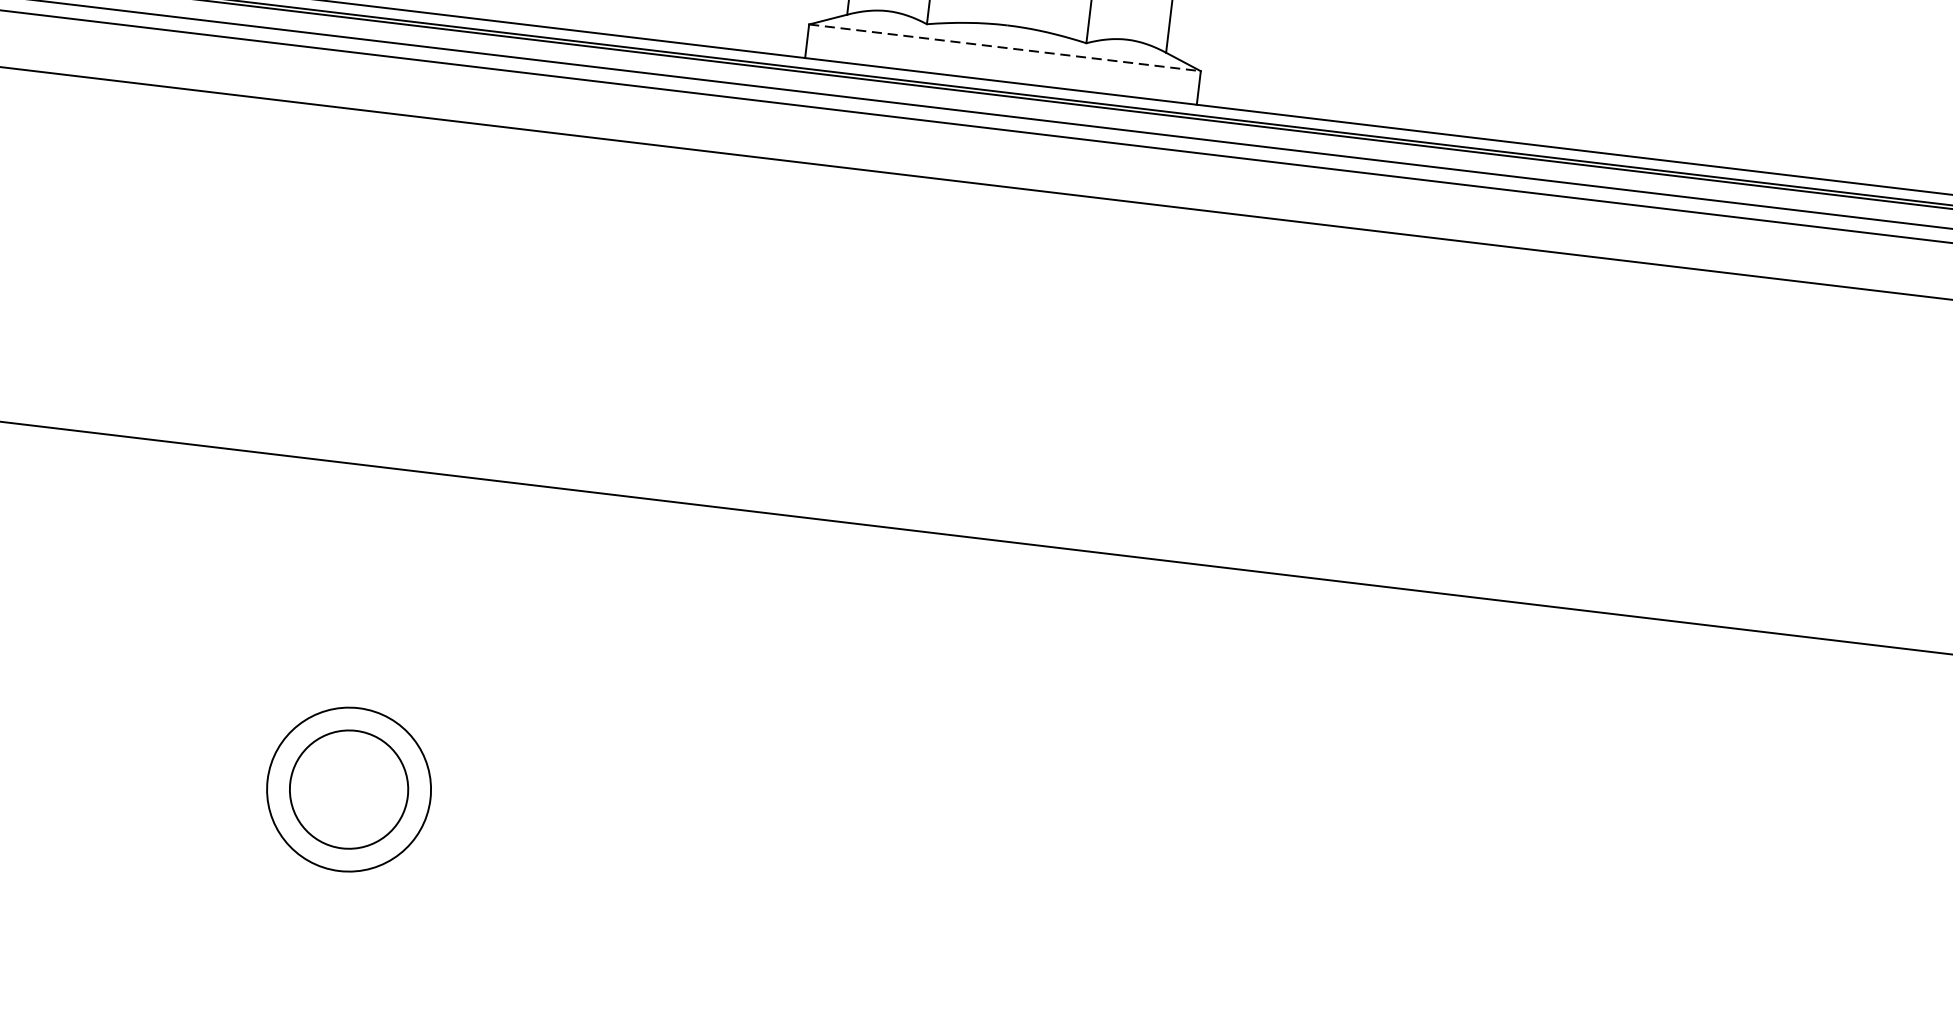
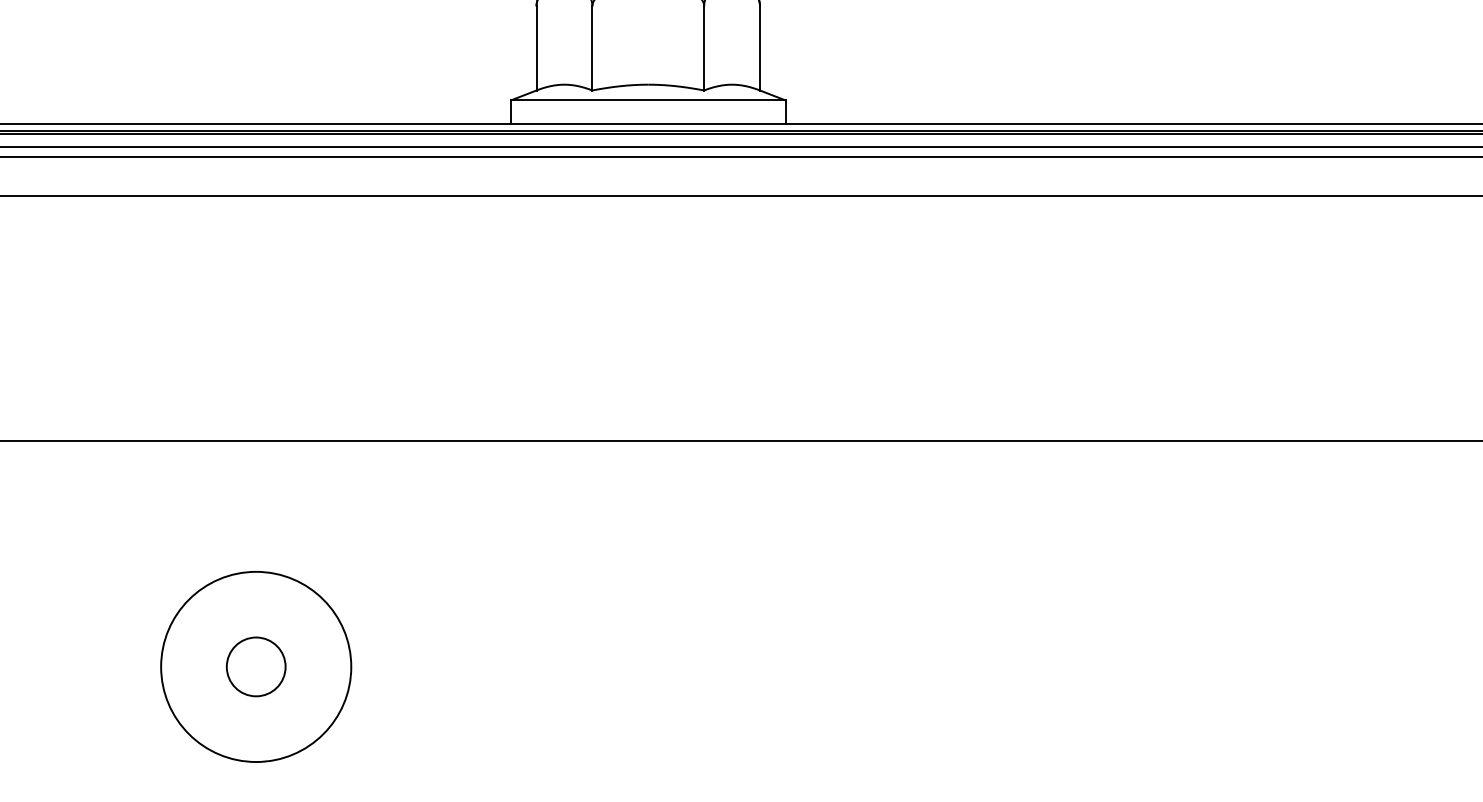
line: (1005, 48) -> (648, 100), dashed -> solid
circle: (348, 788) -> (255, 666), size x0.71
circle: (349, 789) -> (256, 666), size x1.67

